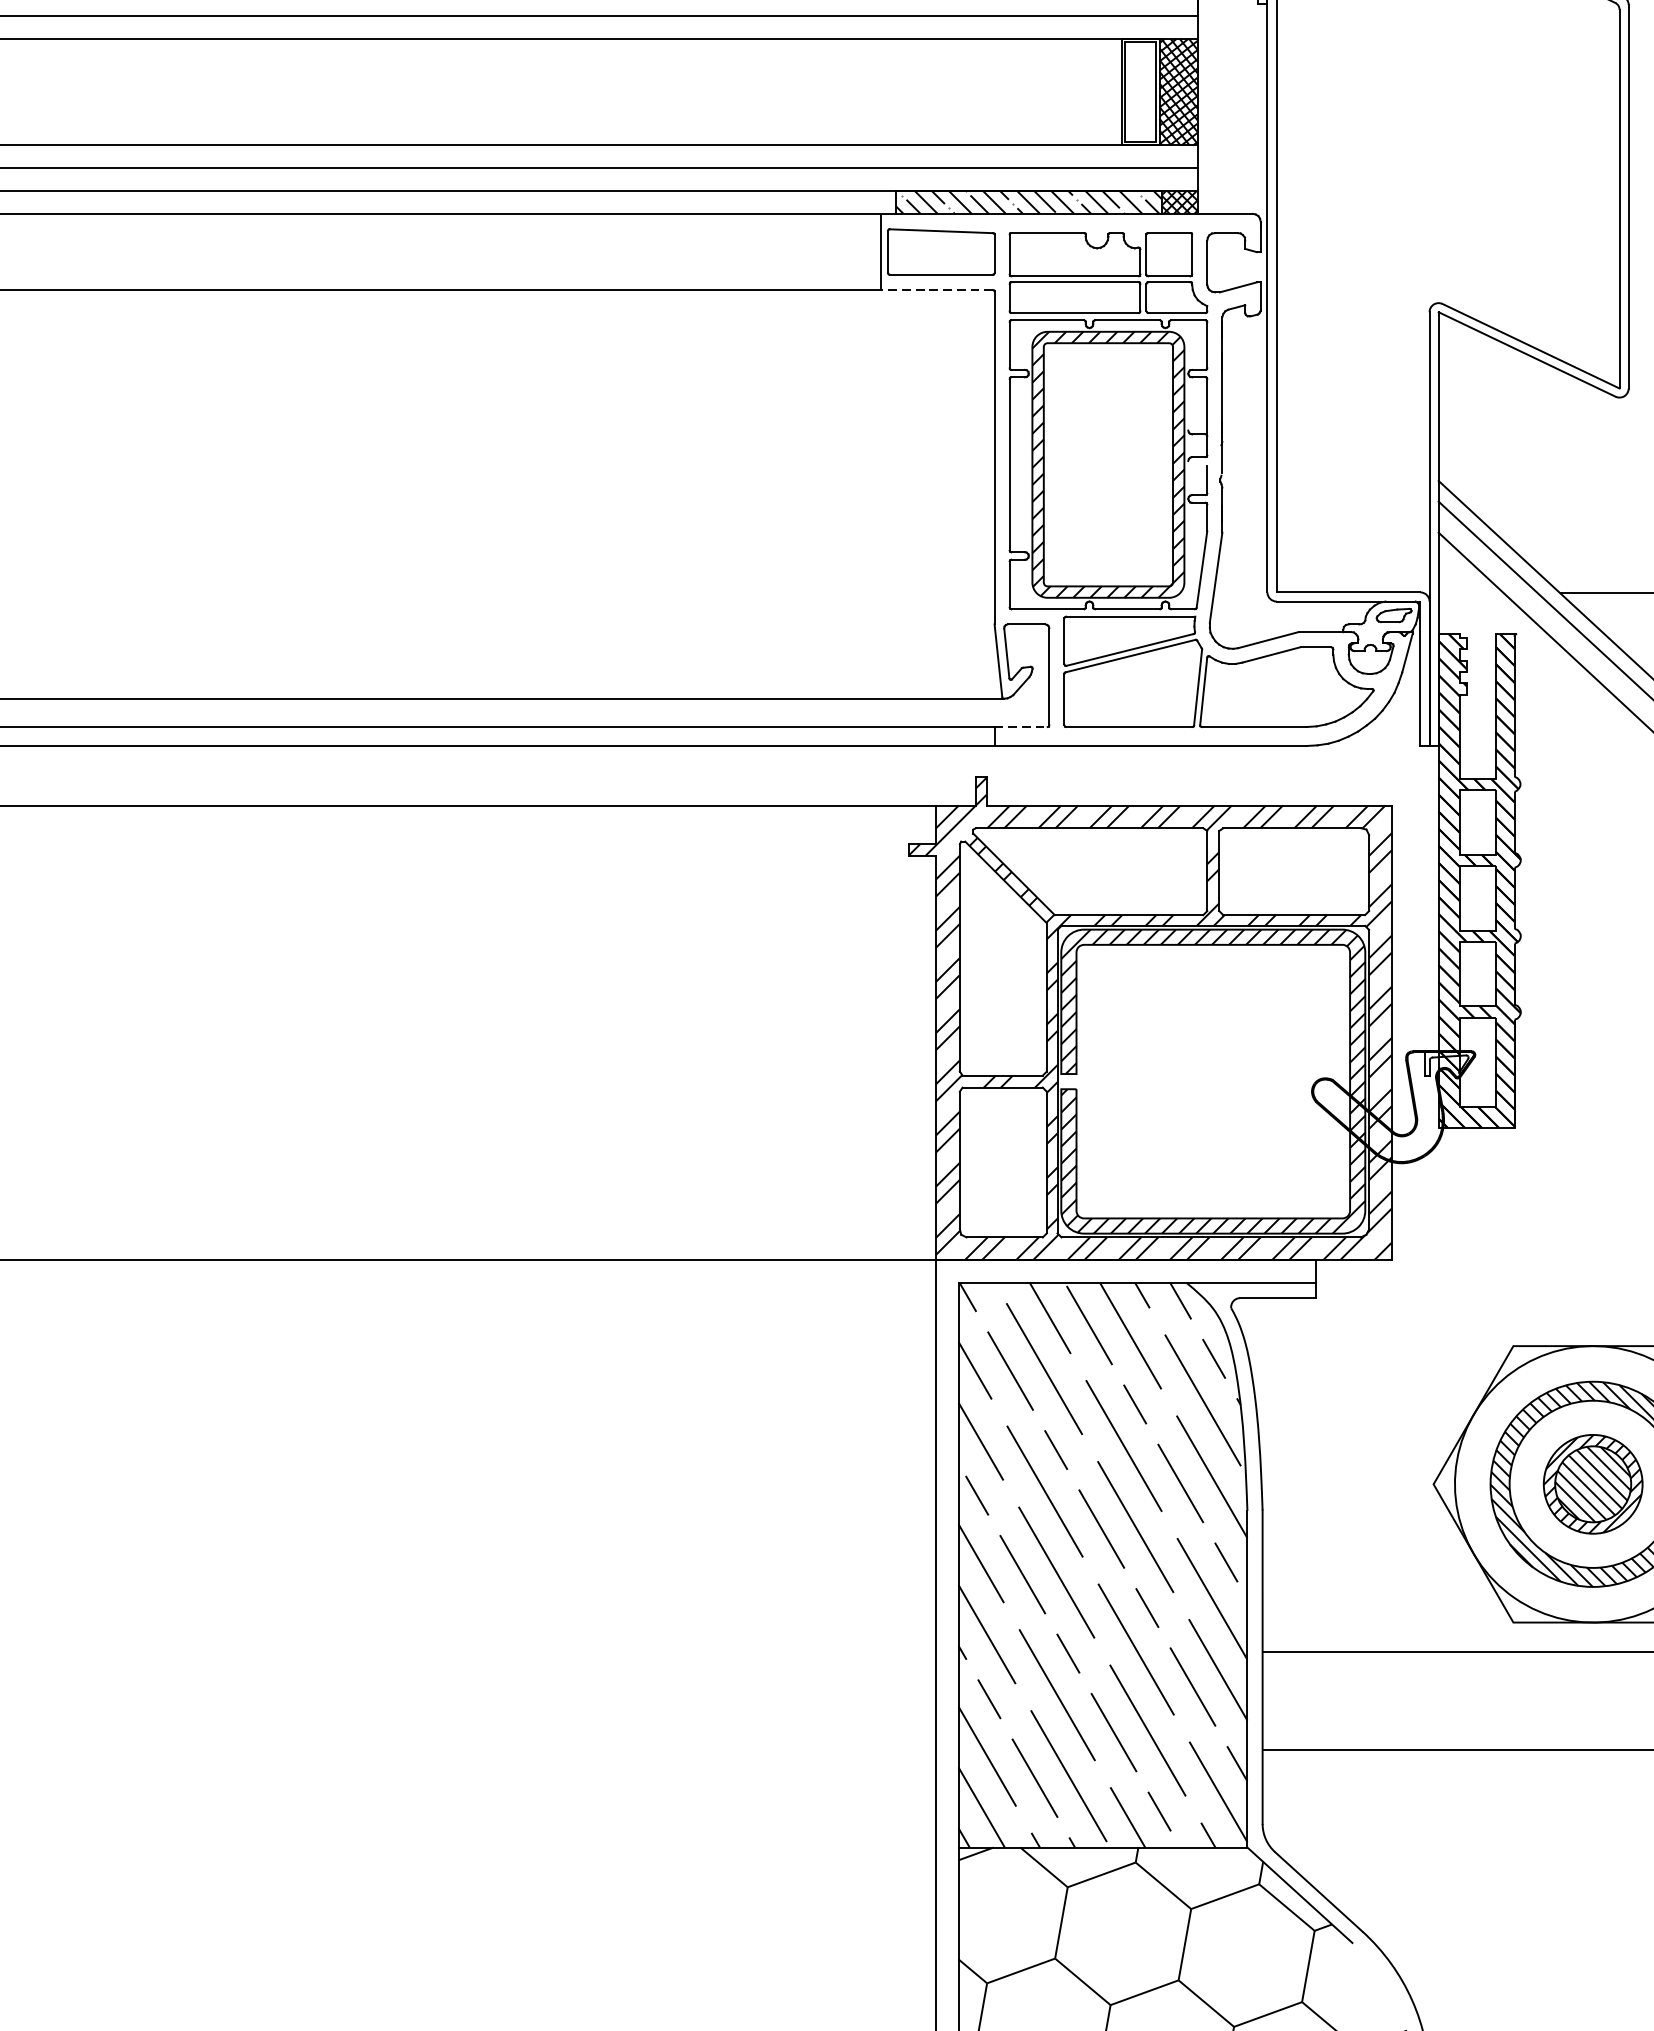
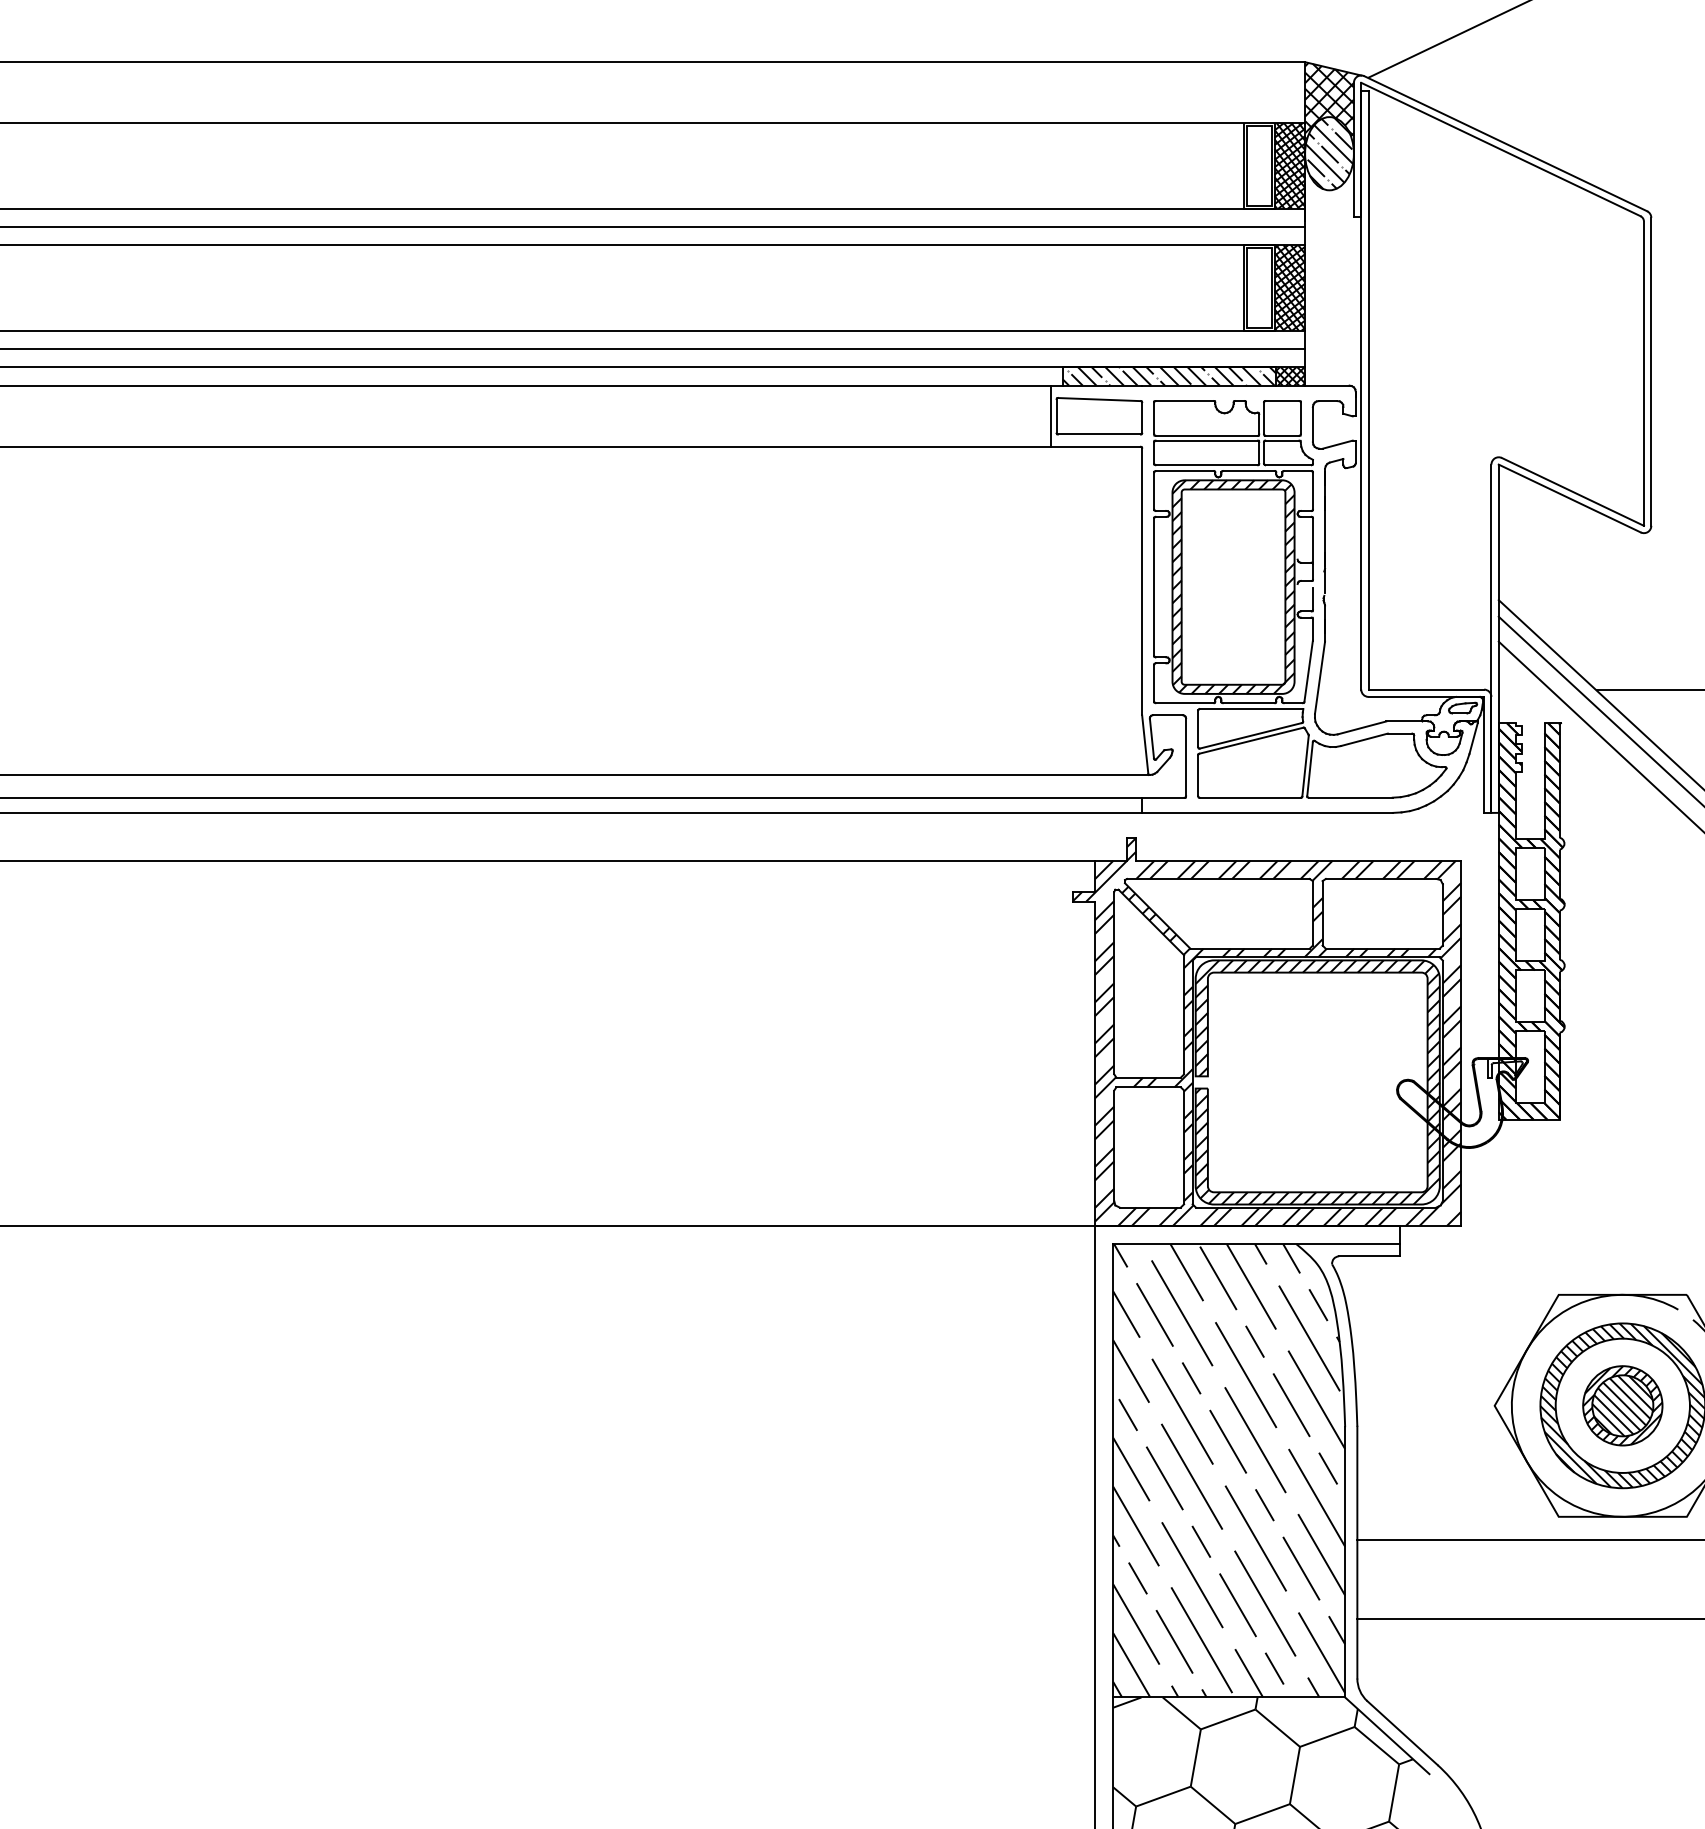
line: (936, 289) -> (1095, 446), dashed -> solid
line: (1021, 726) -> (1163, 797), dashed -> solid

